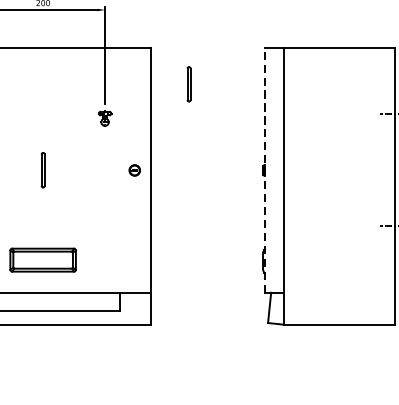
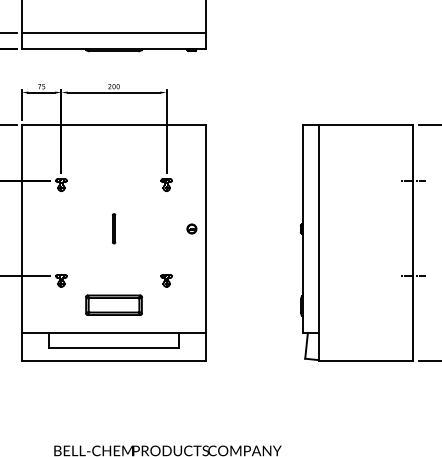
line: (189, 84) -> (238, 155), removed
line: (264, 171) -> (302, 229), dashed -> solid
part: (104, 231) -> (166, 280), added

